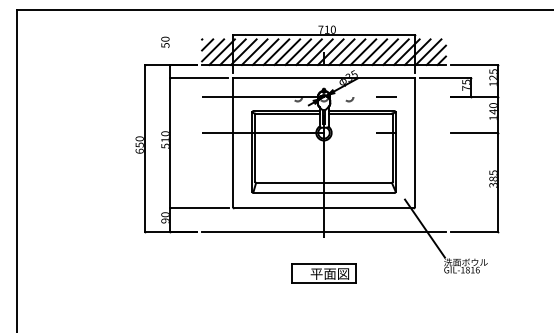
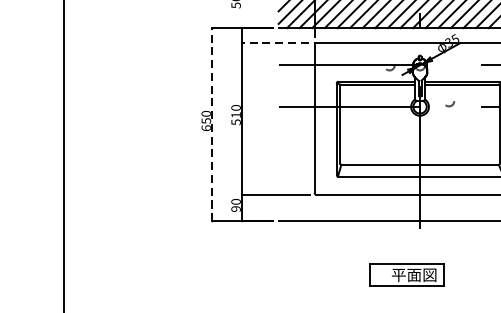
line: (199, 77) -> (275, 42), solid -> dashed
circle: (349, 99) -> (449, 104), moved
line: (144, 147) -> (211, 123), solid -> dashed
part: (323, 273) -> (406, 274), moved

